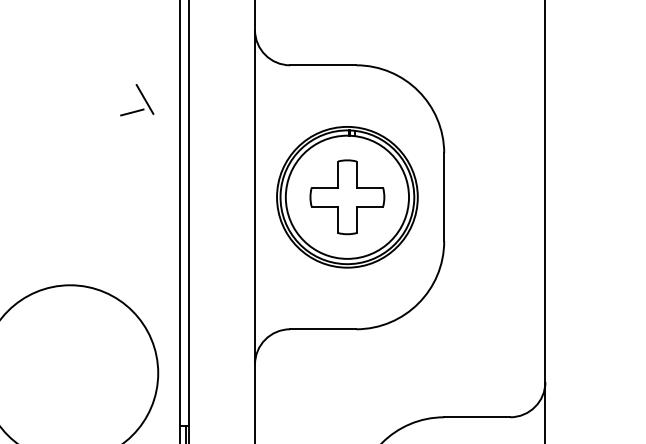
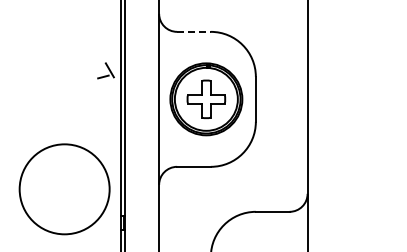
line: (324, 64) -> (194, 31), solid -> dashed
part: (136, 99) -> (105, 70), moved

